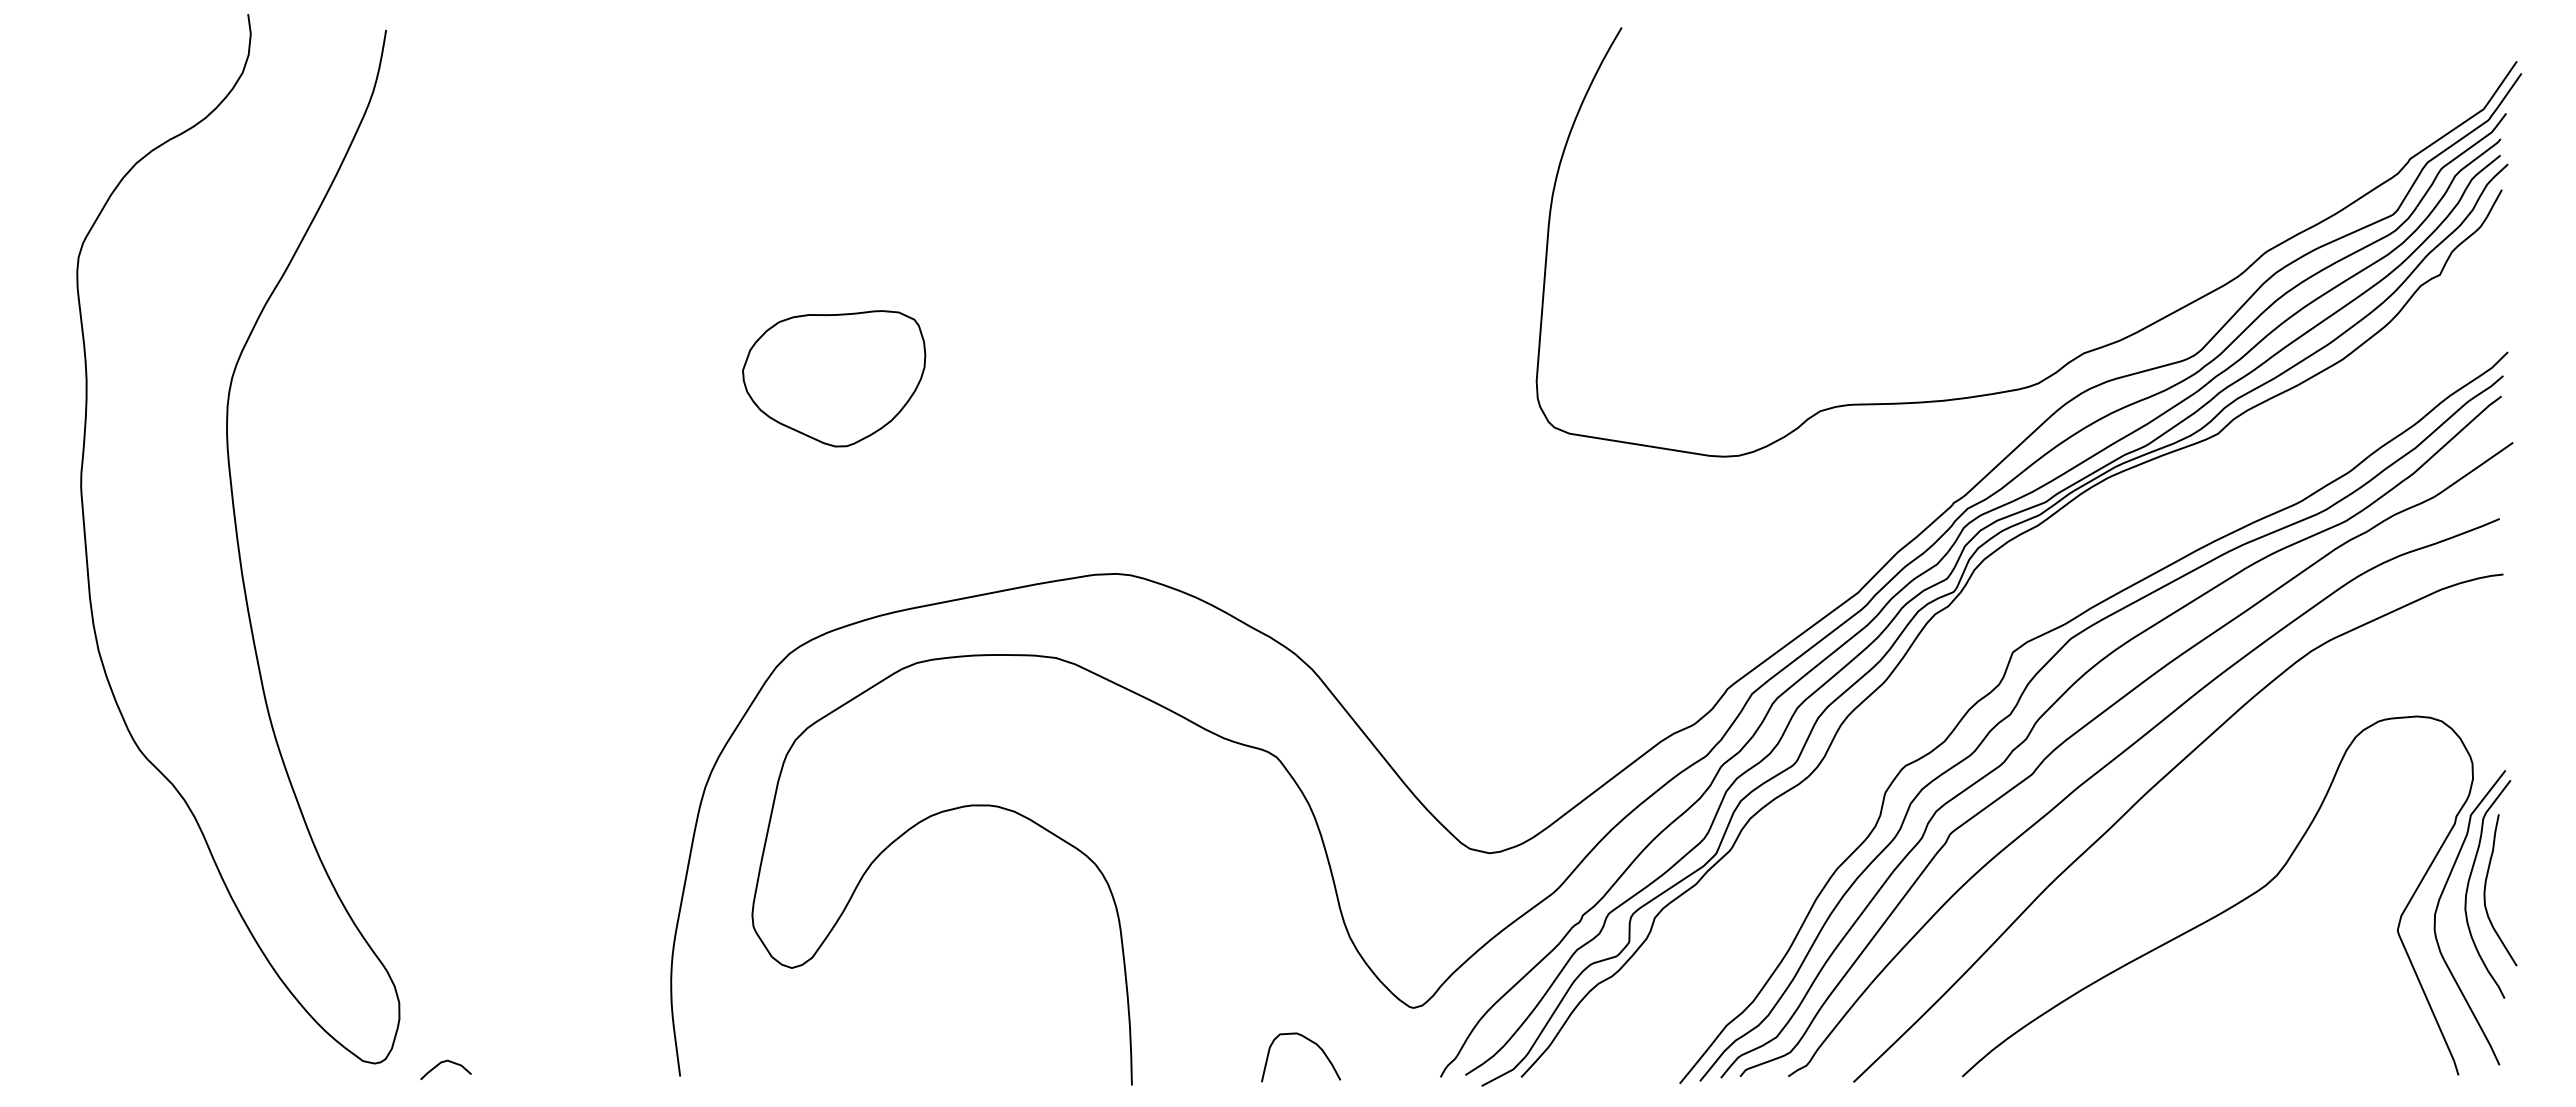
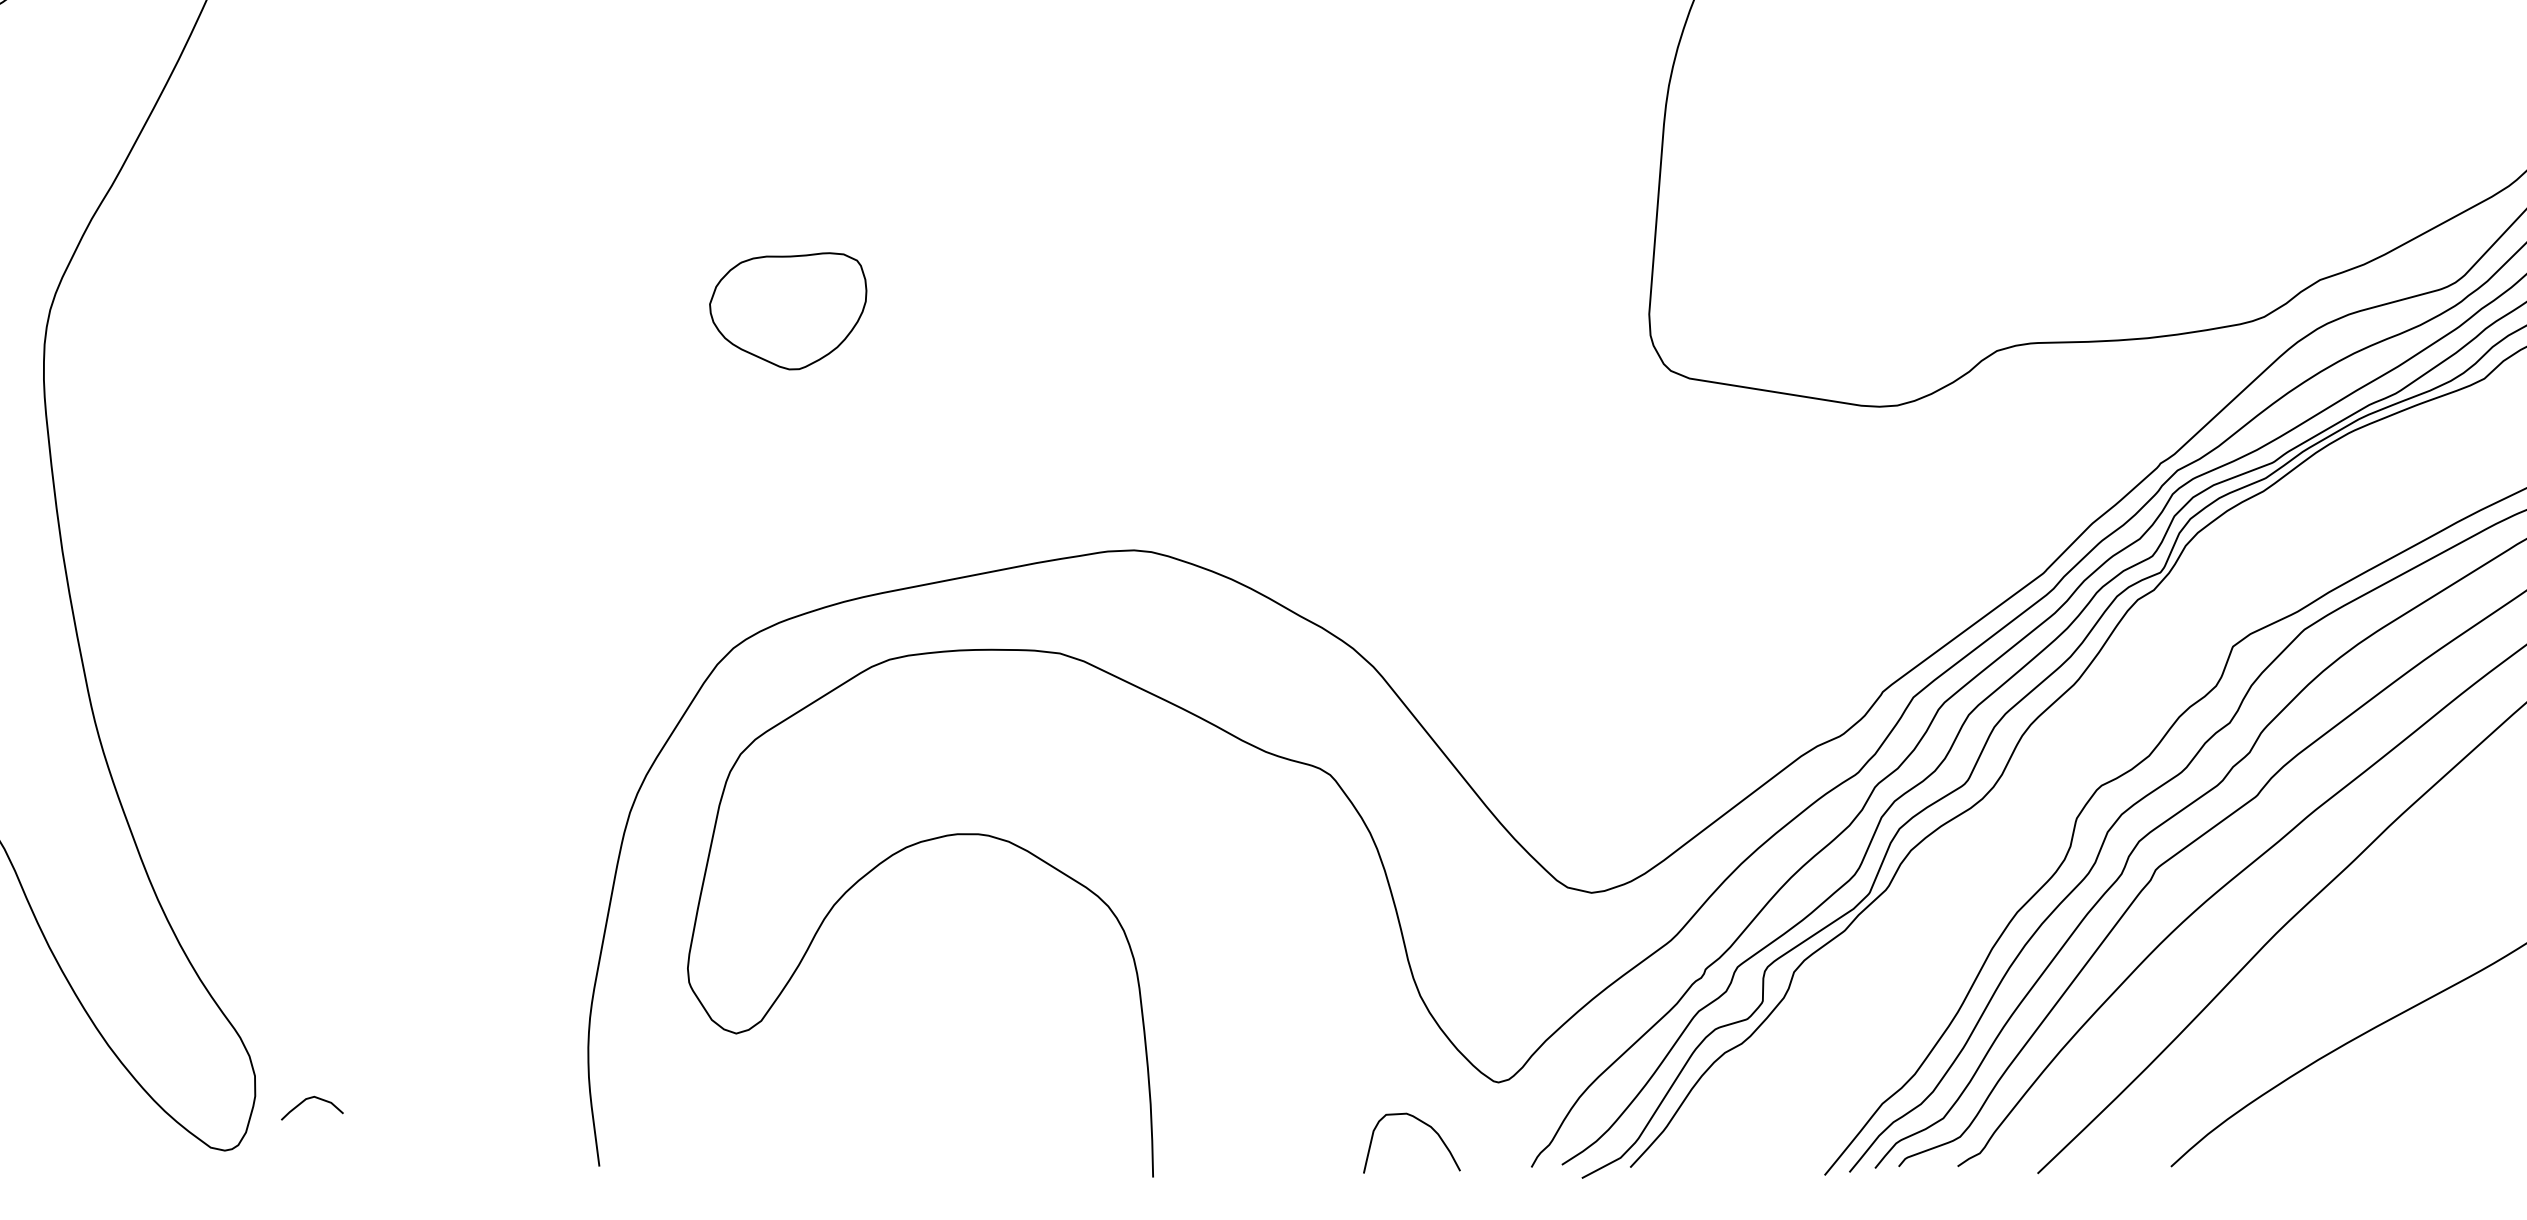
part: (834, 378) -> (788, 310), size x0.7
curve: (1309, 1041) -> (1422, 1123), moved
curve: (445, 1062) -> (311, 1099), moved

